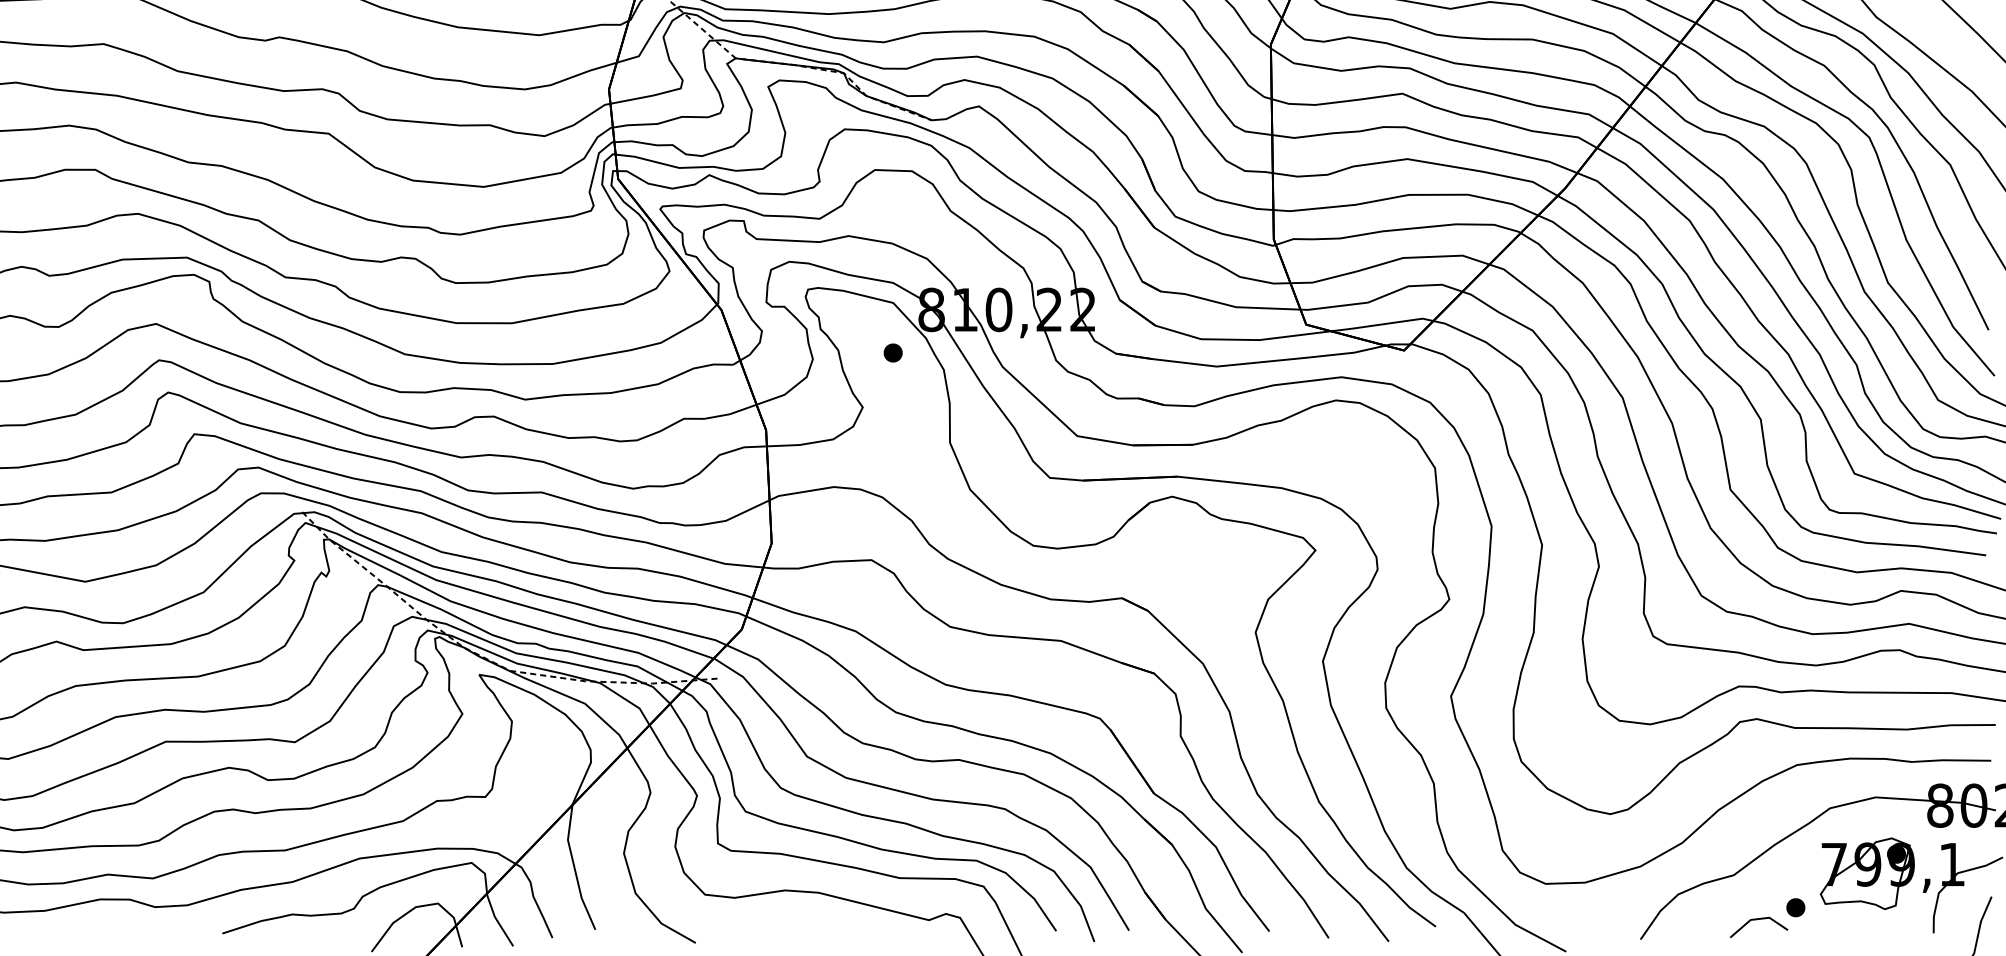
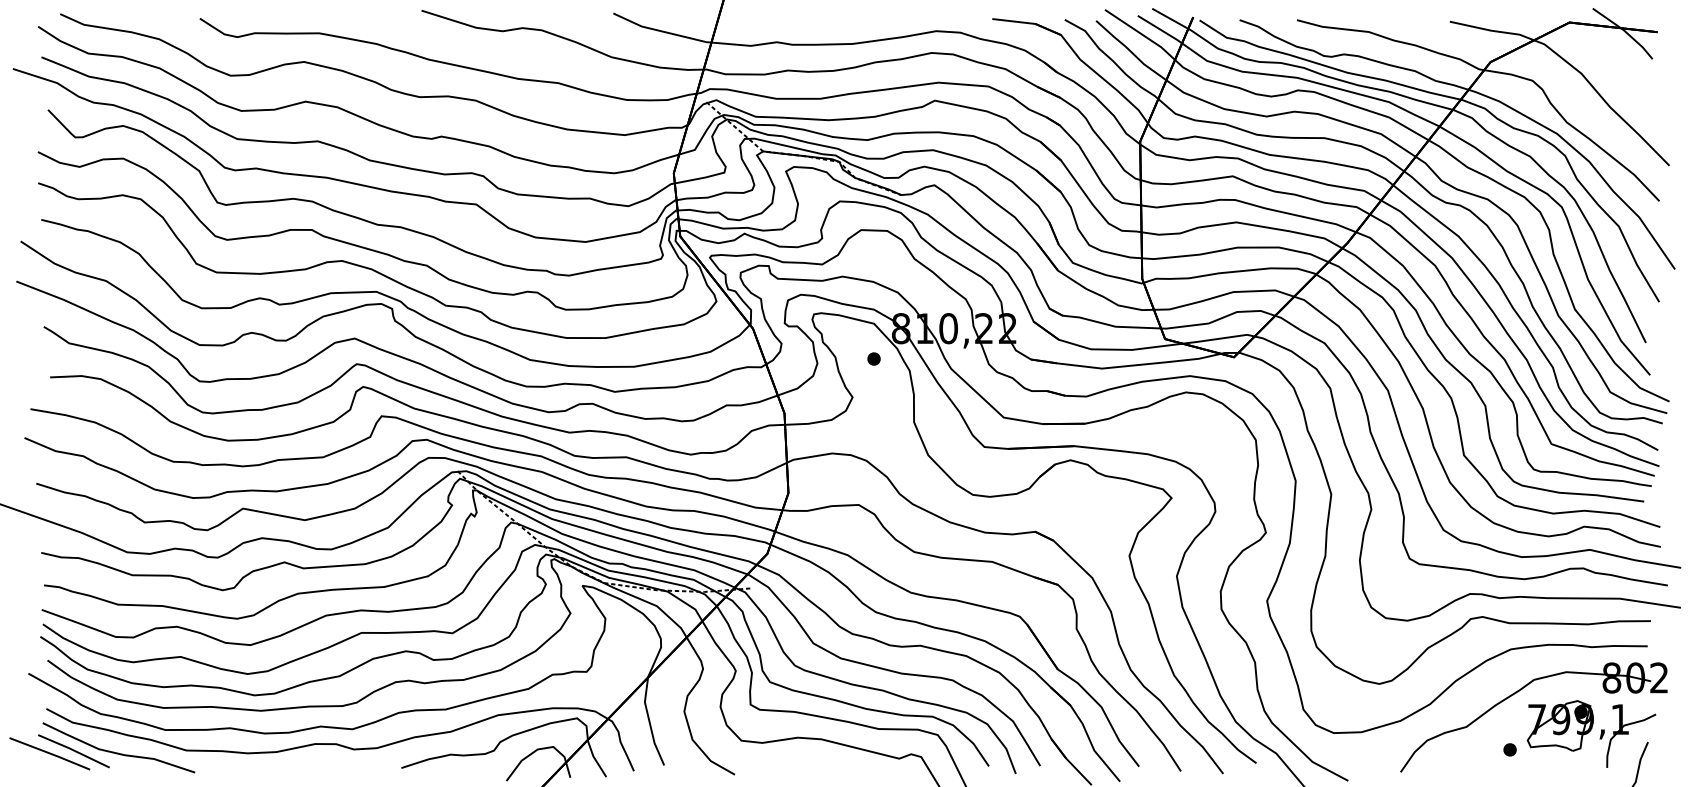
line: (1758, 919) -> (1483, 758), removed

